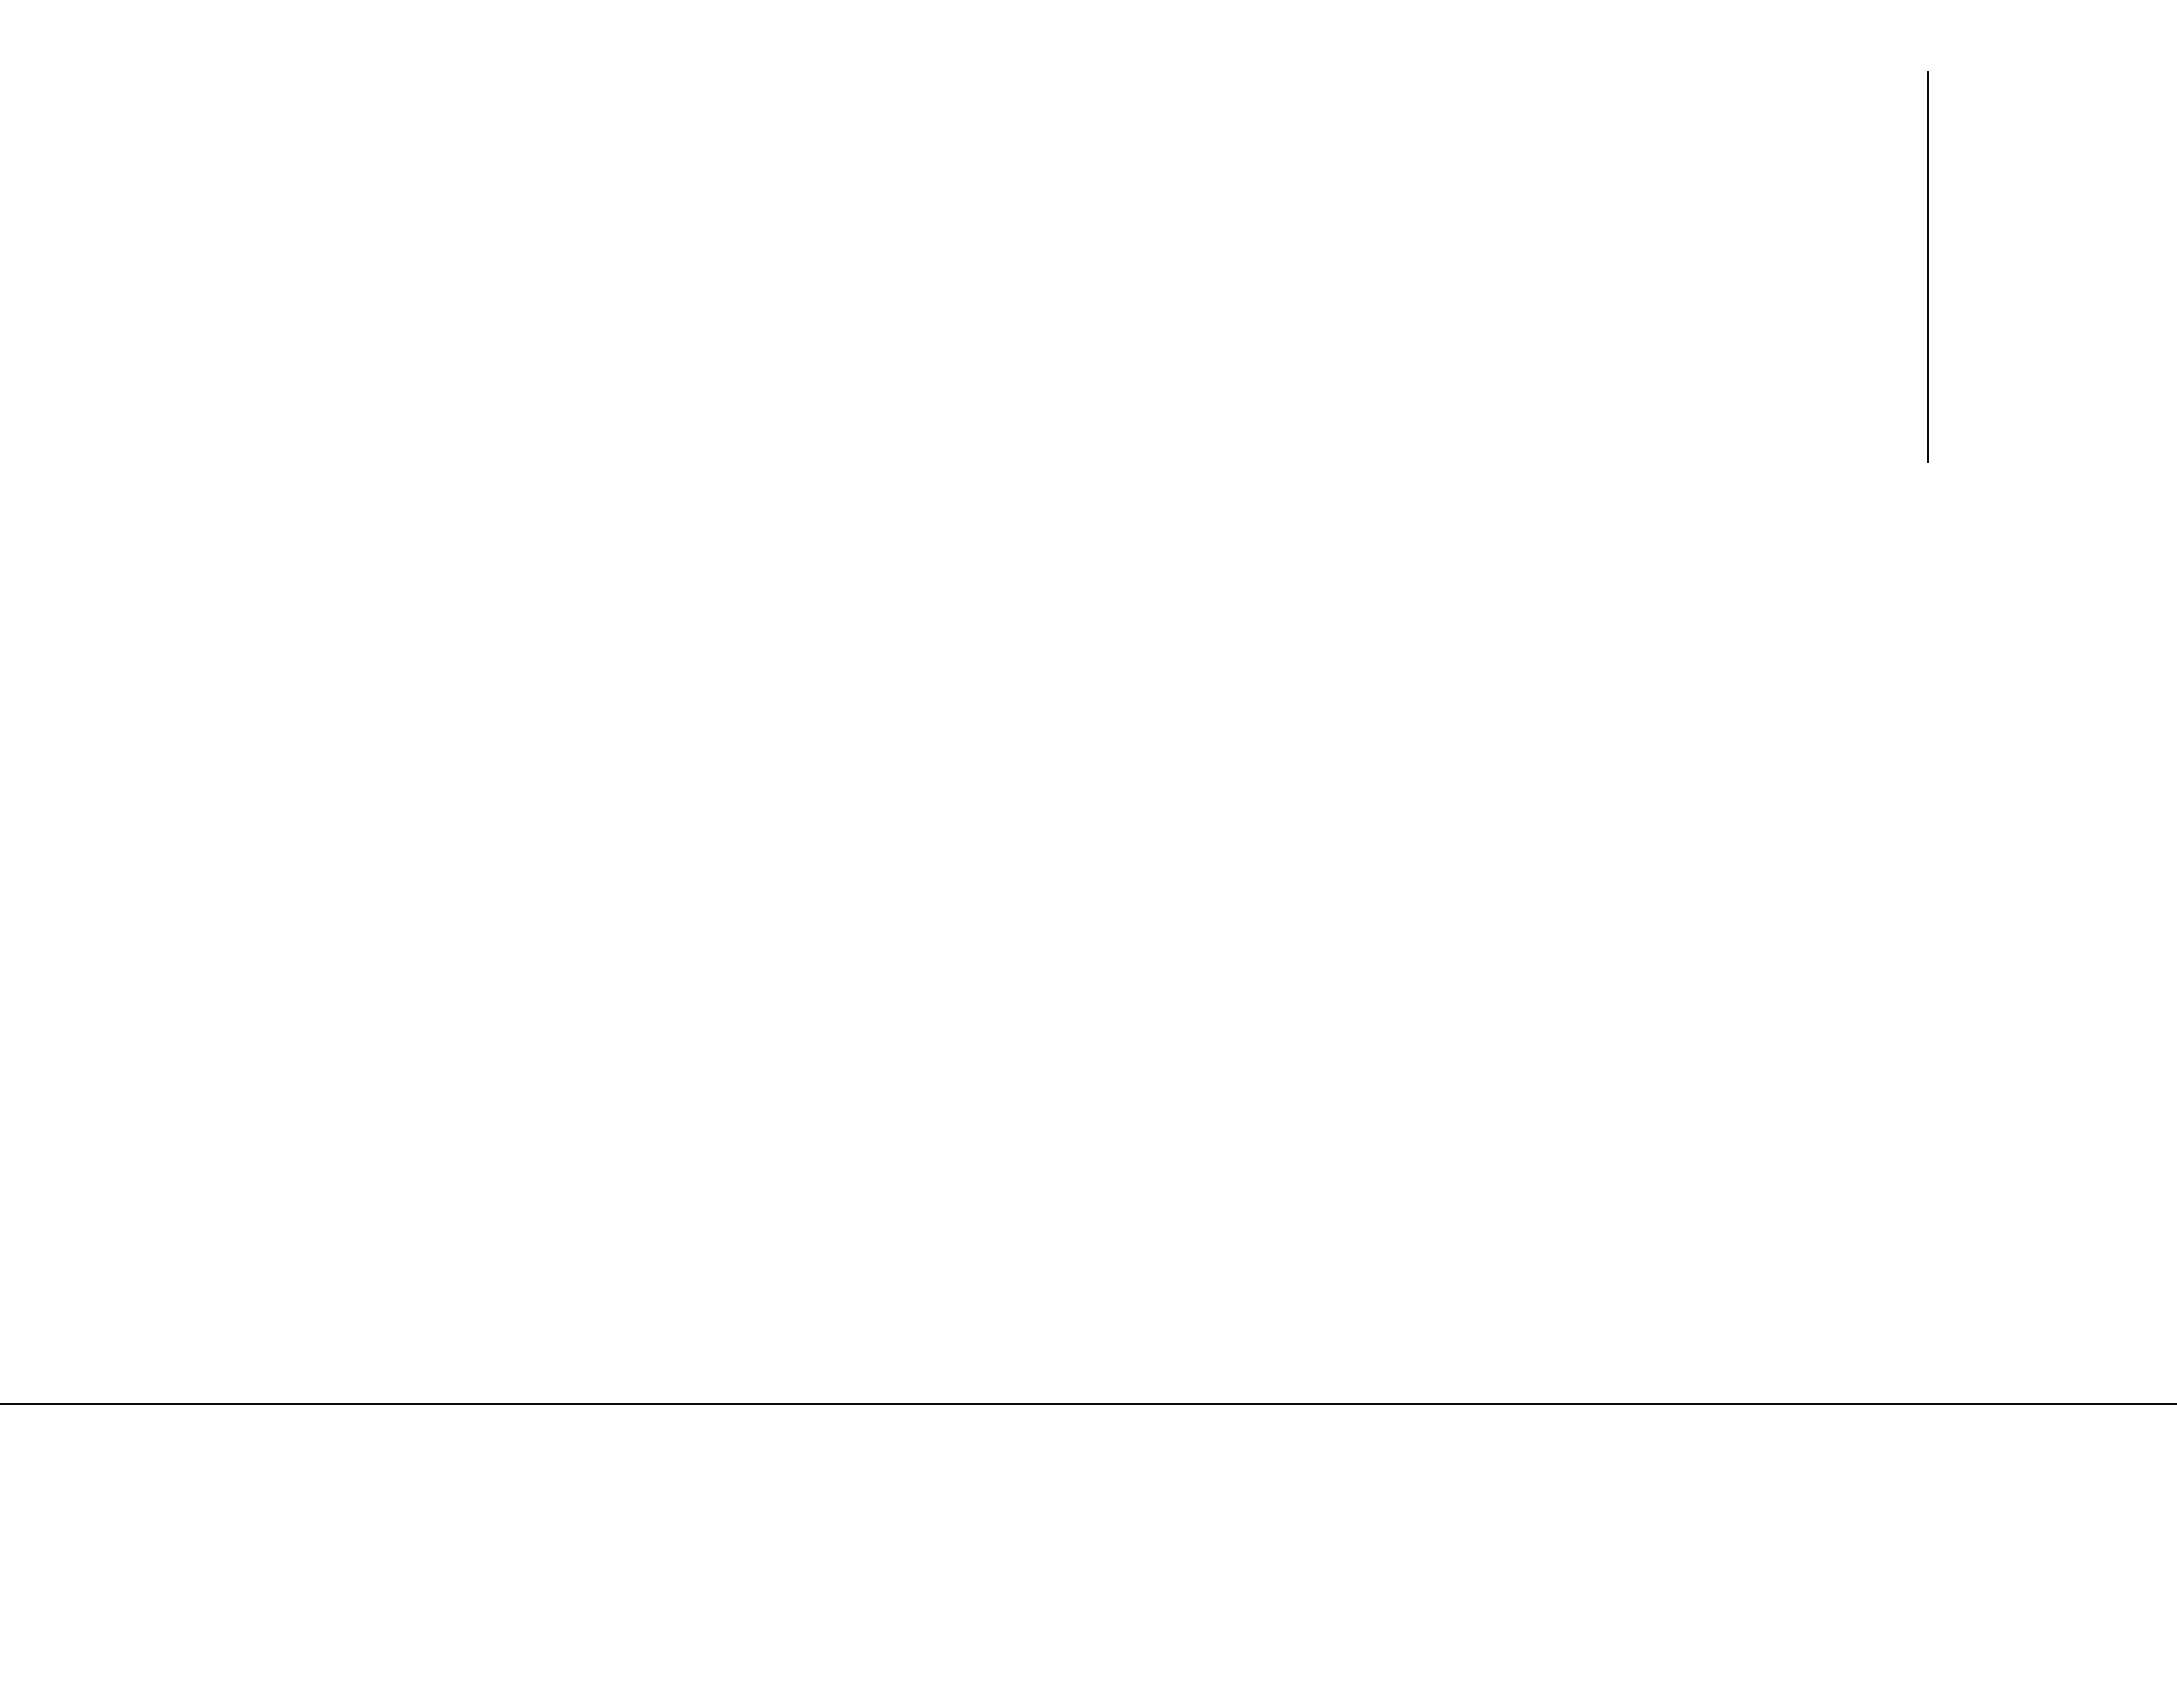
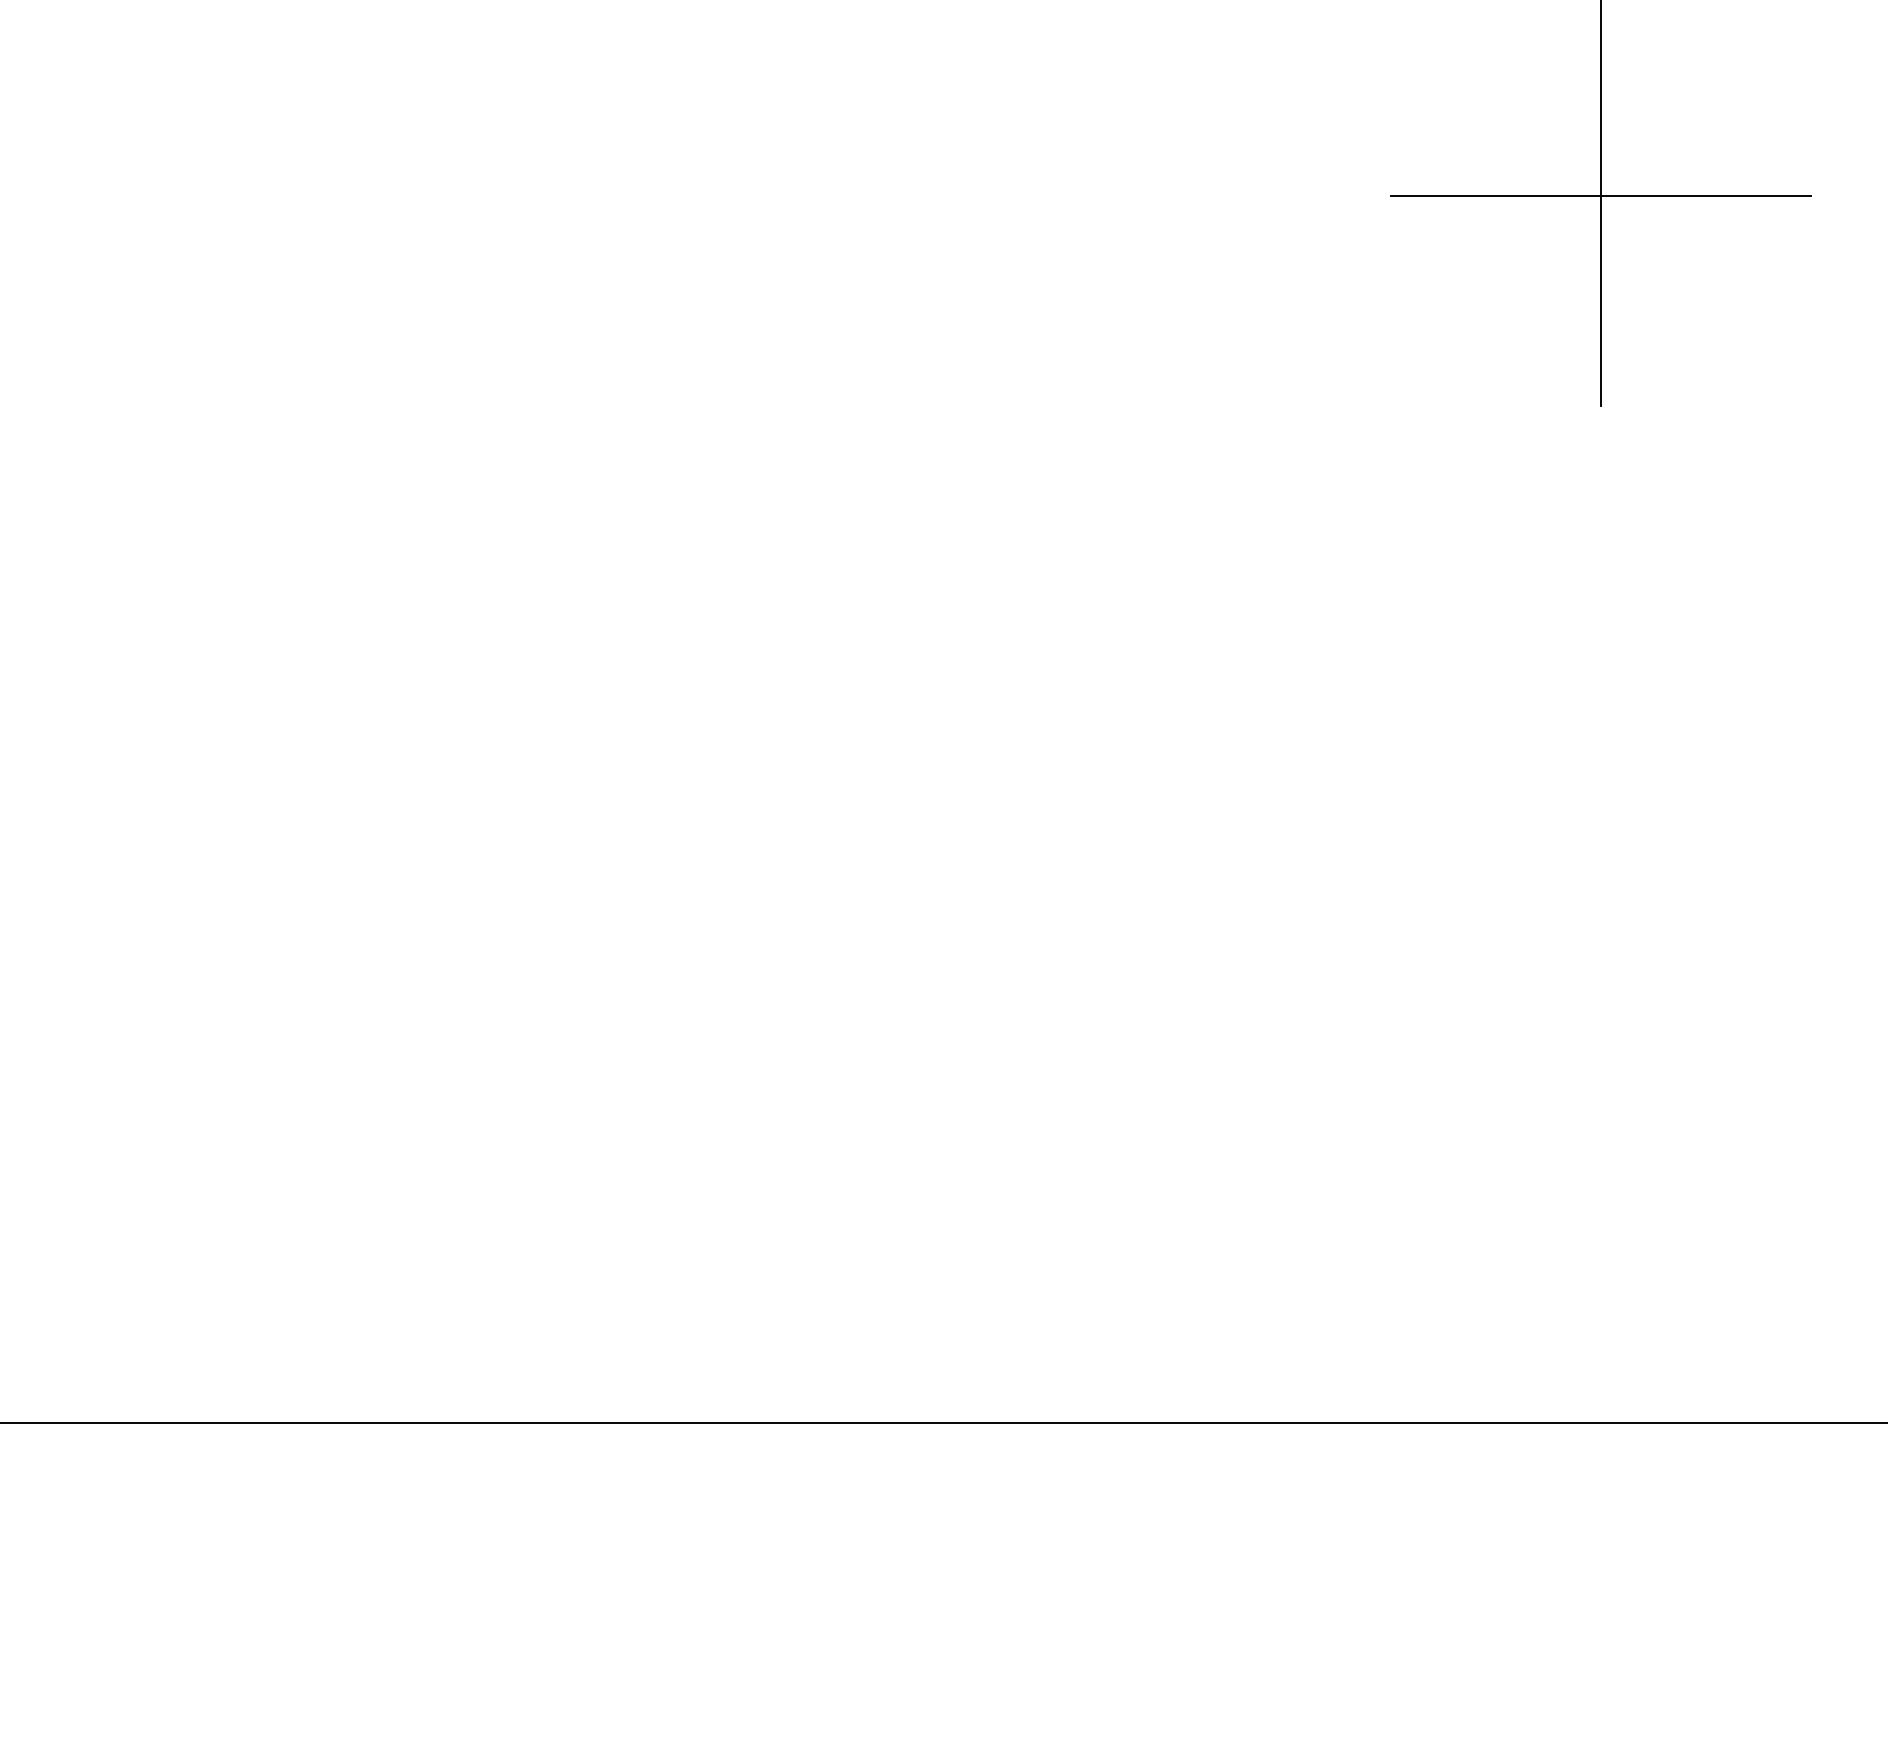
line: (1927, 266) -> (1600, 195), added

